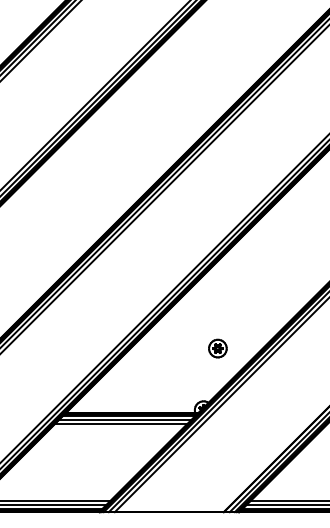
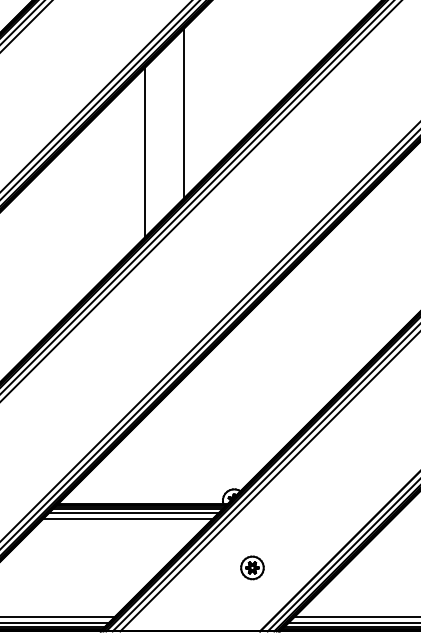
line: (164, 108) -> (184, 113), added
line: (134, 138) -> (145, 152), added
part: (217, 348) -> (251, 567), moved

